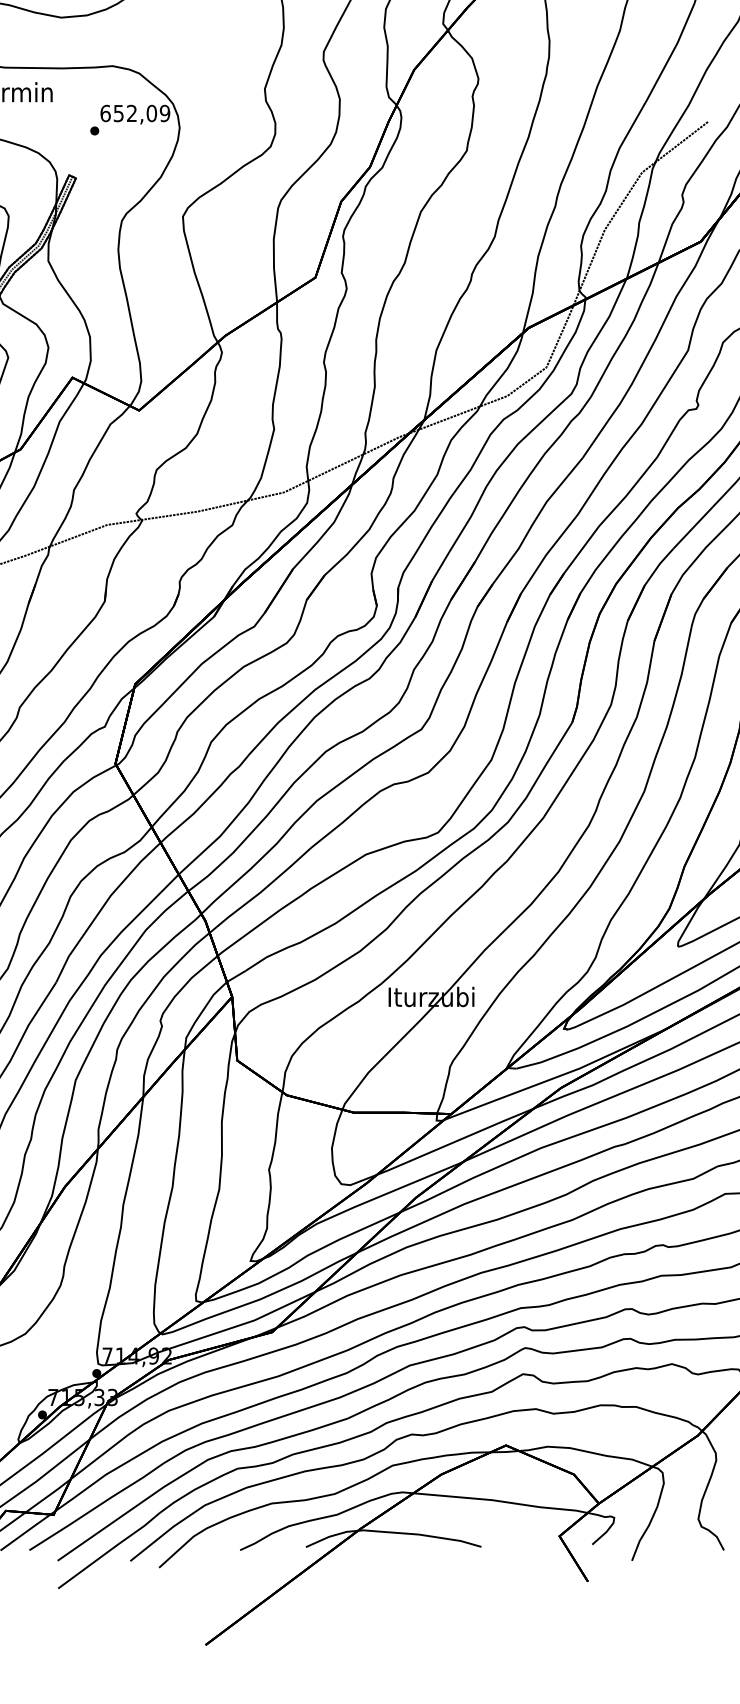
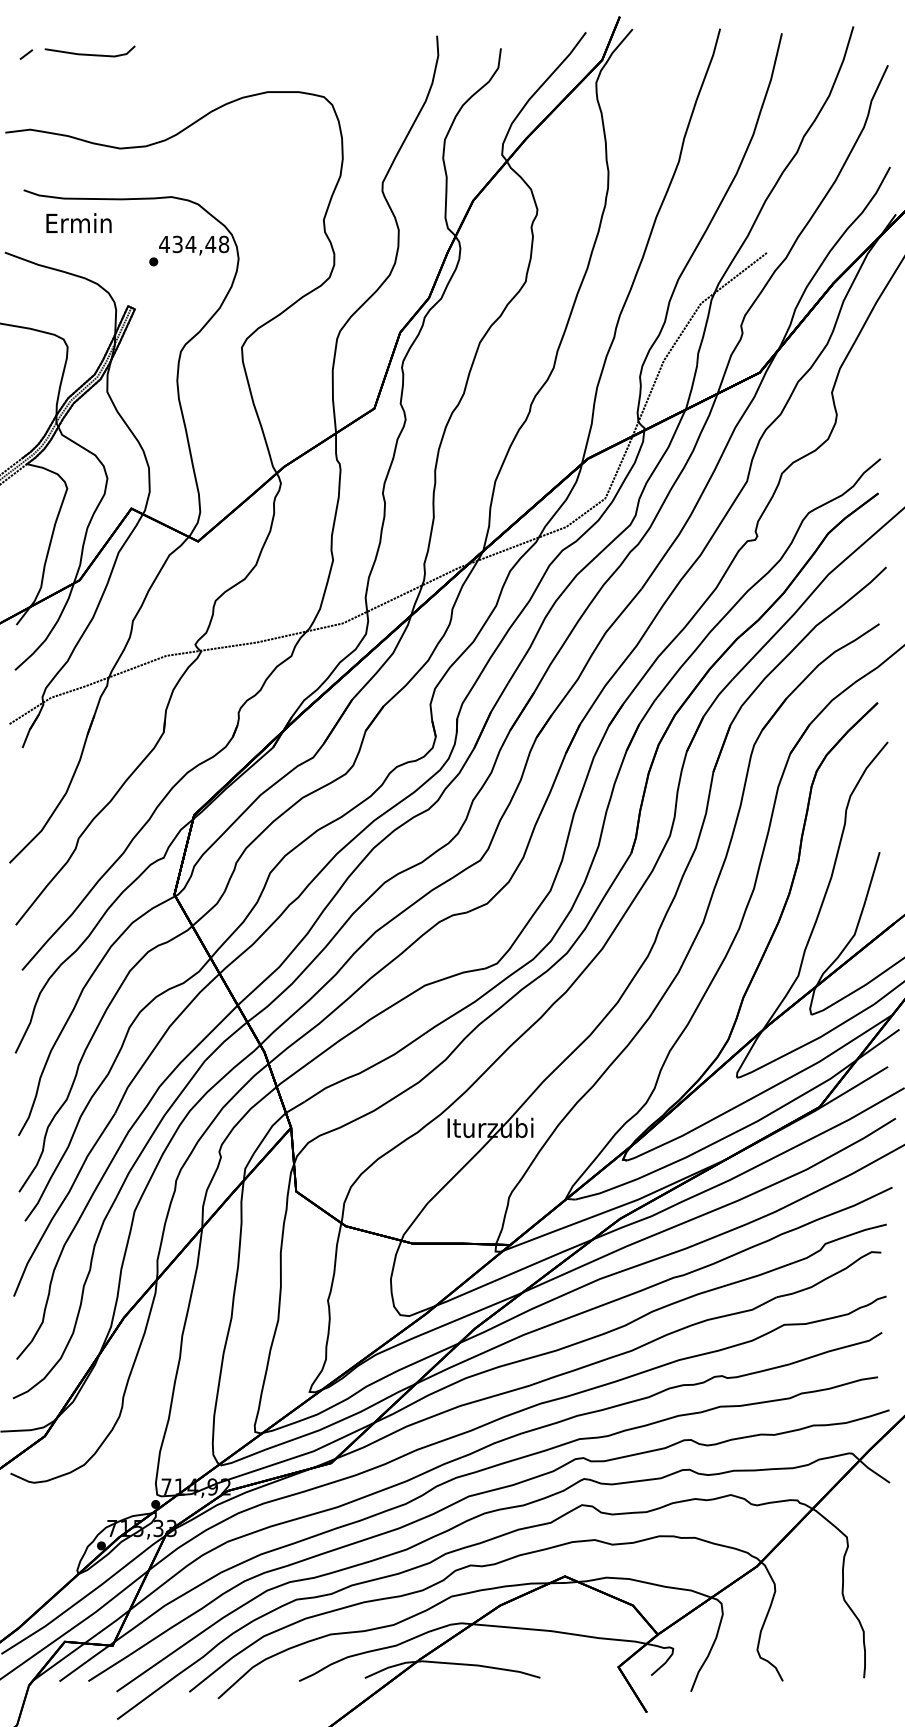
text: (135, 113) -> (194, 244), 652,09 -> 434,48

